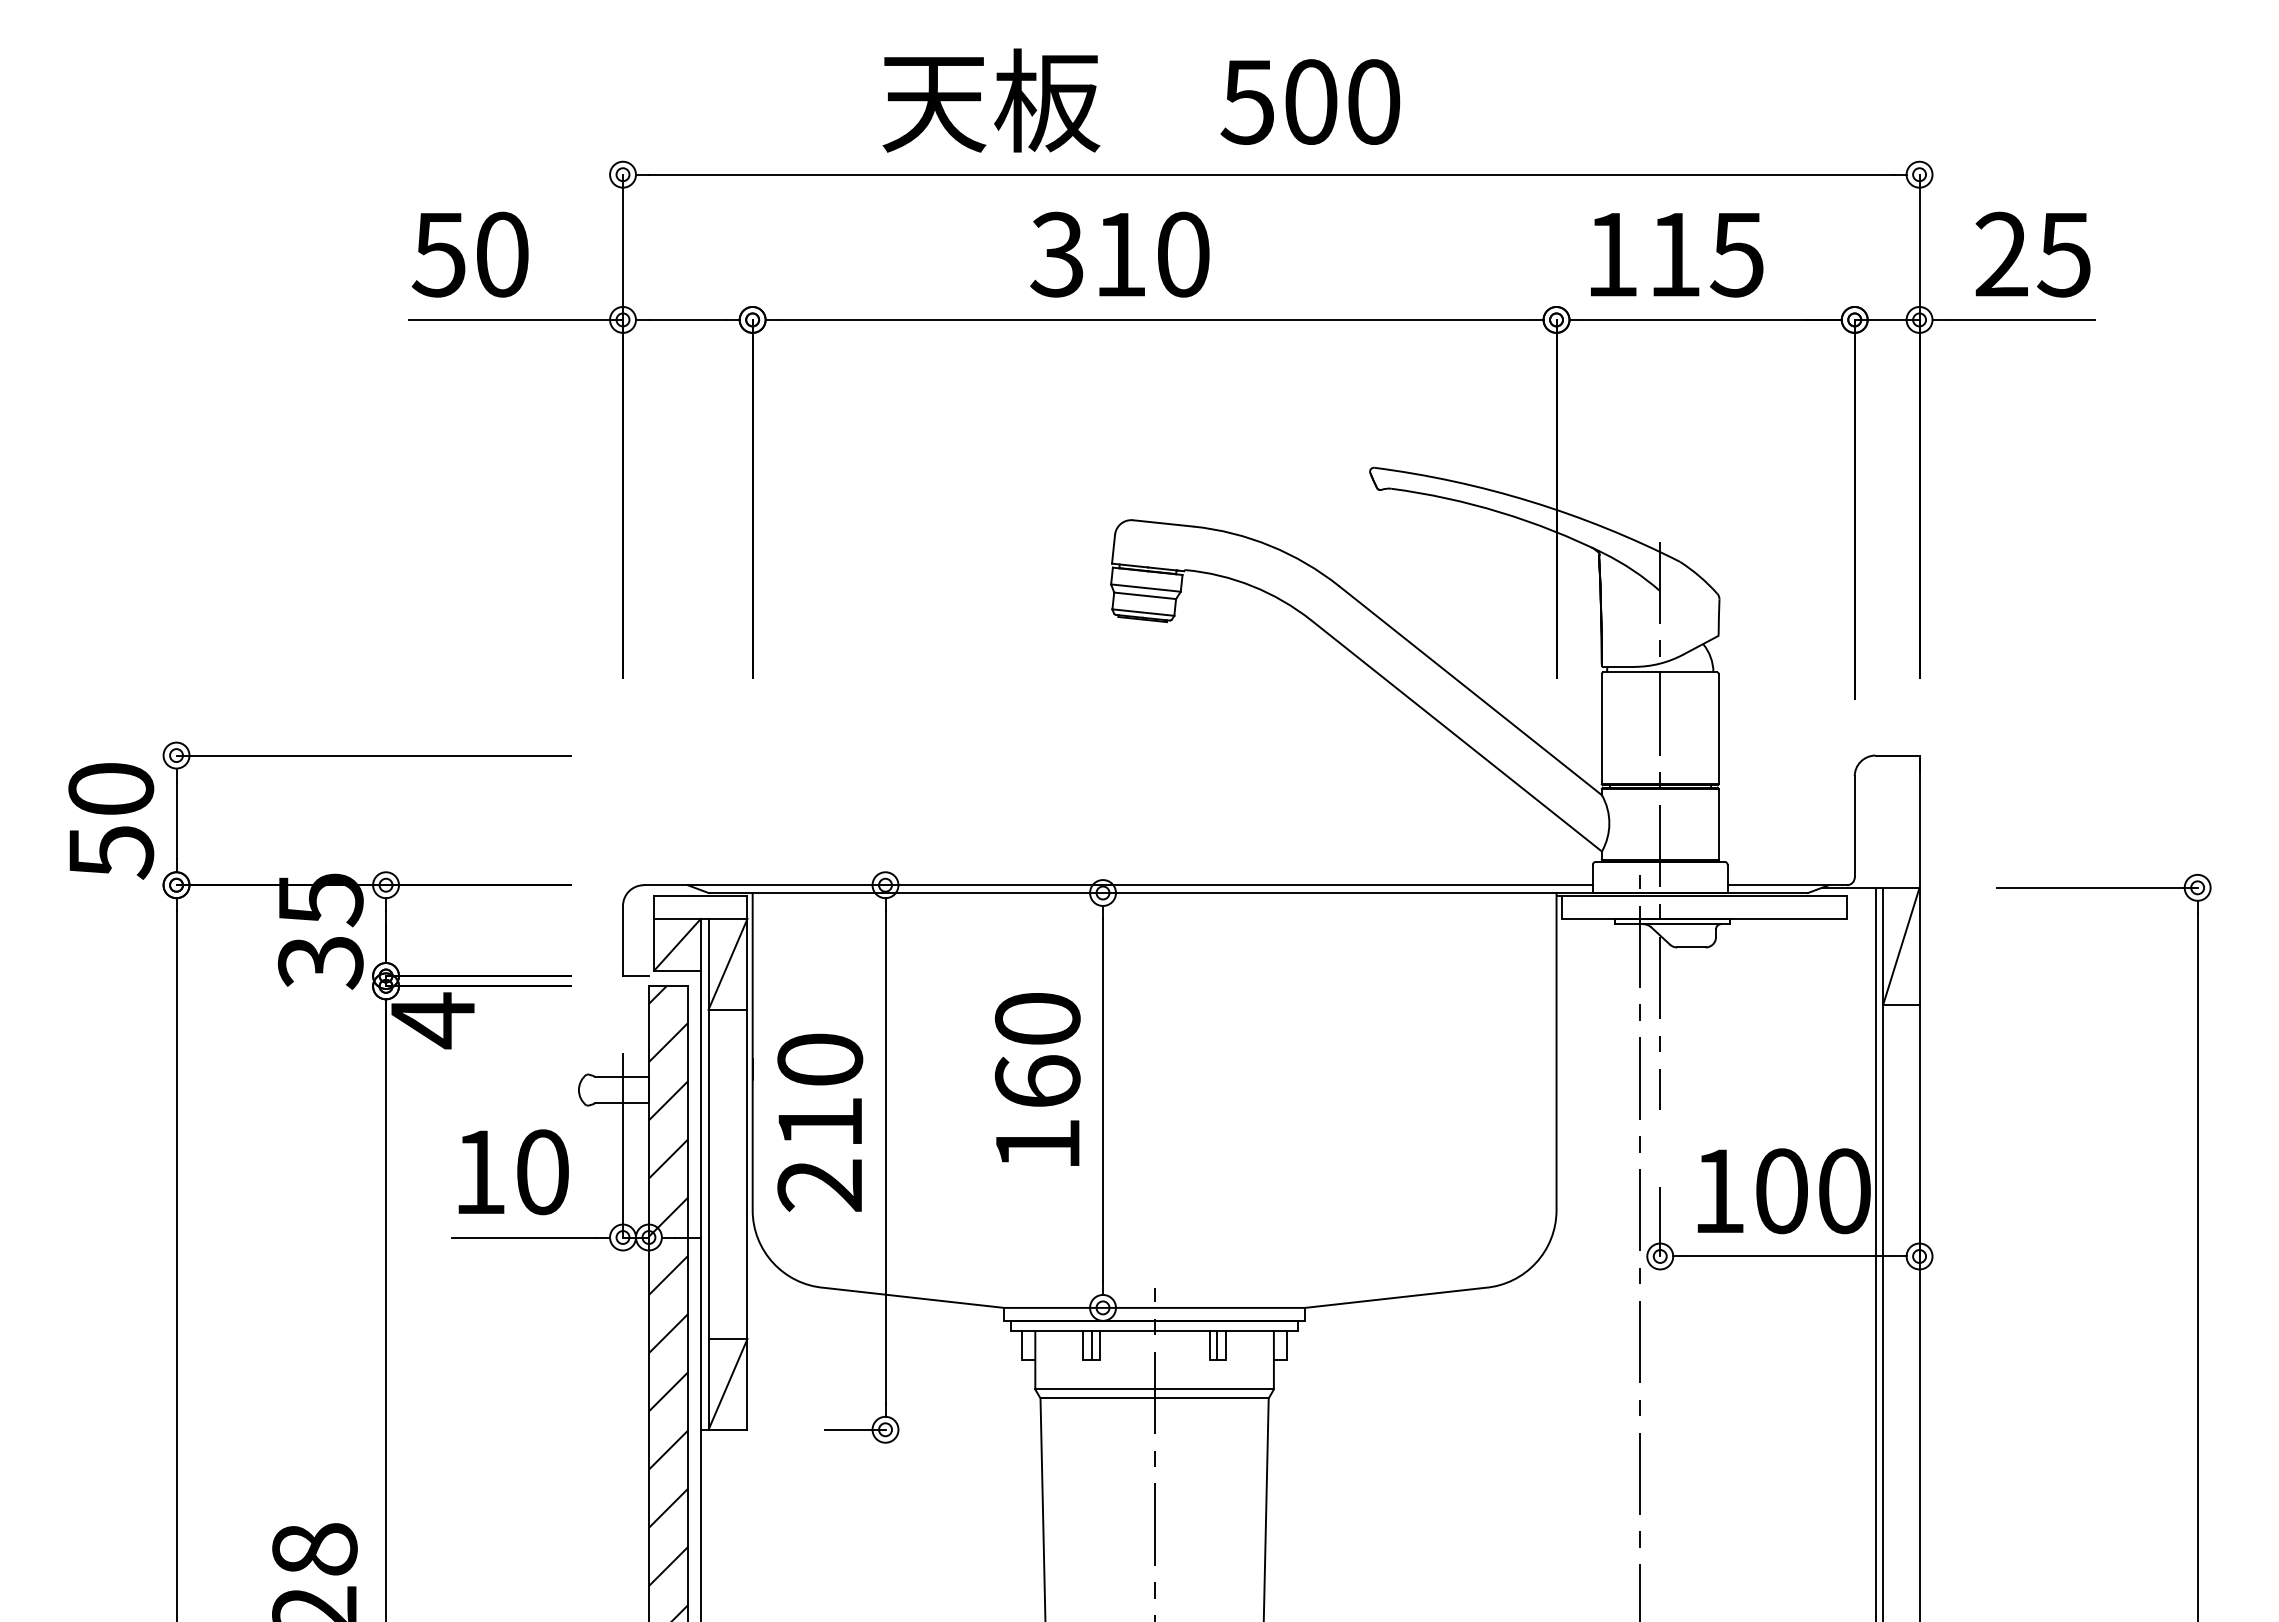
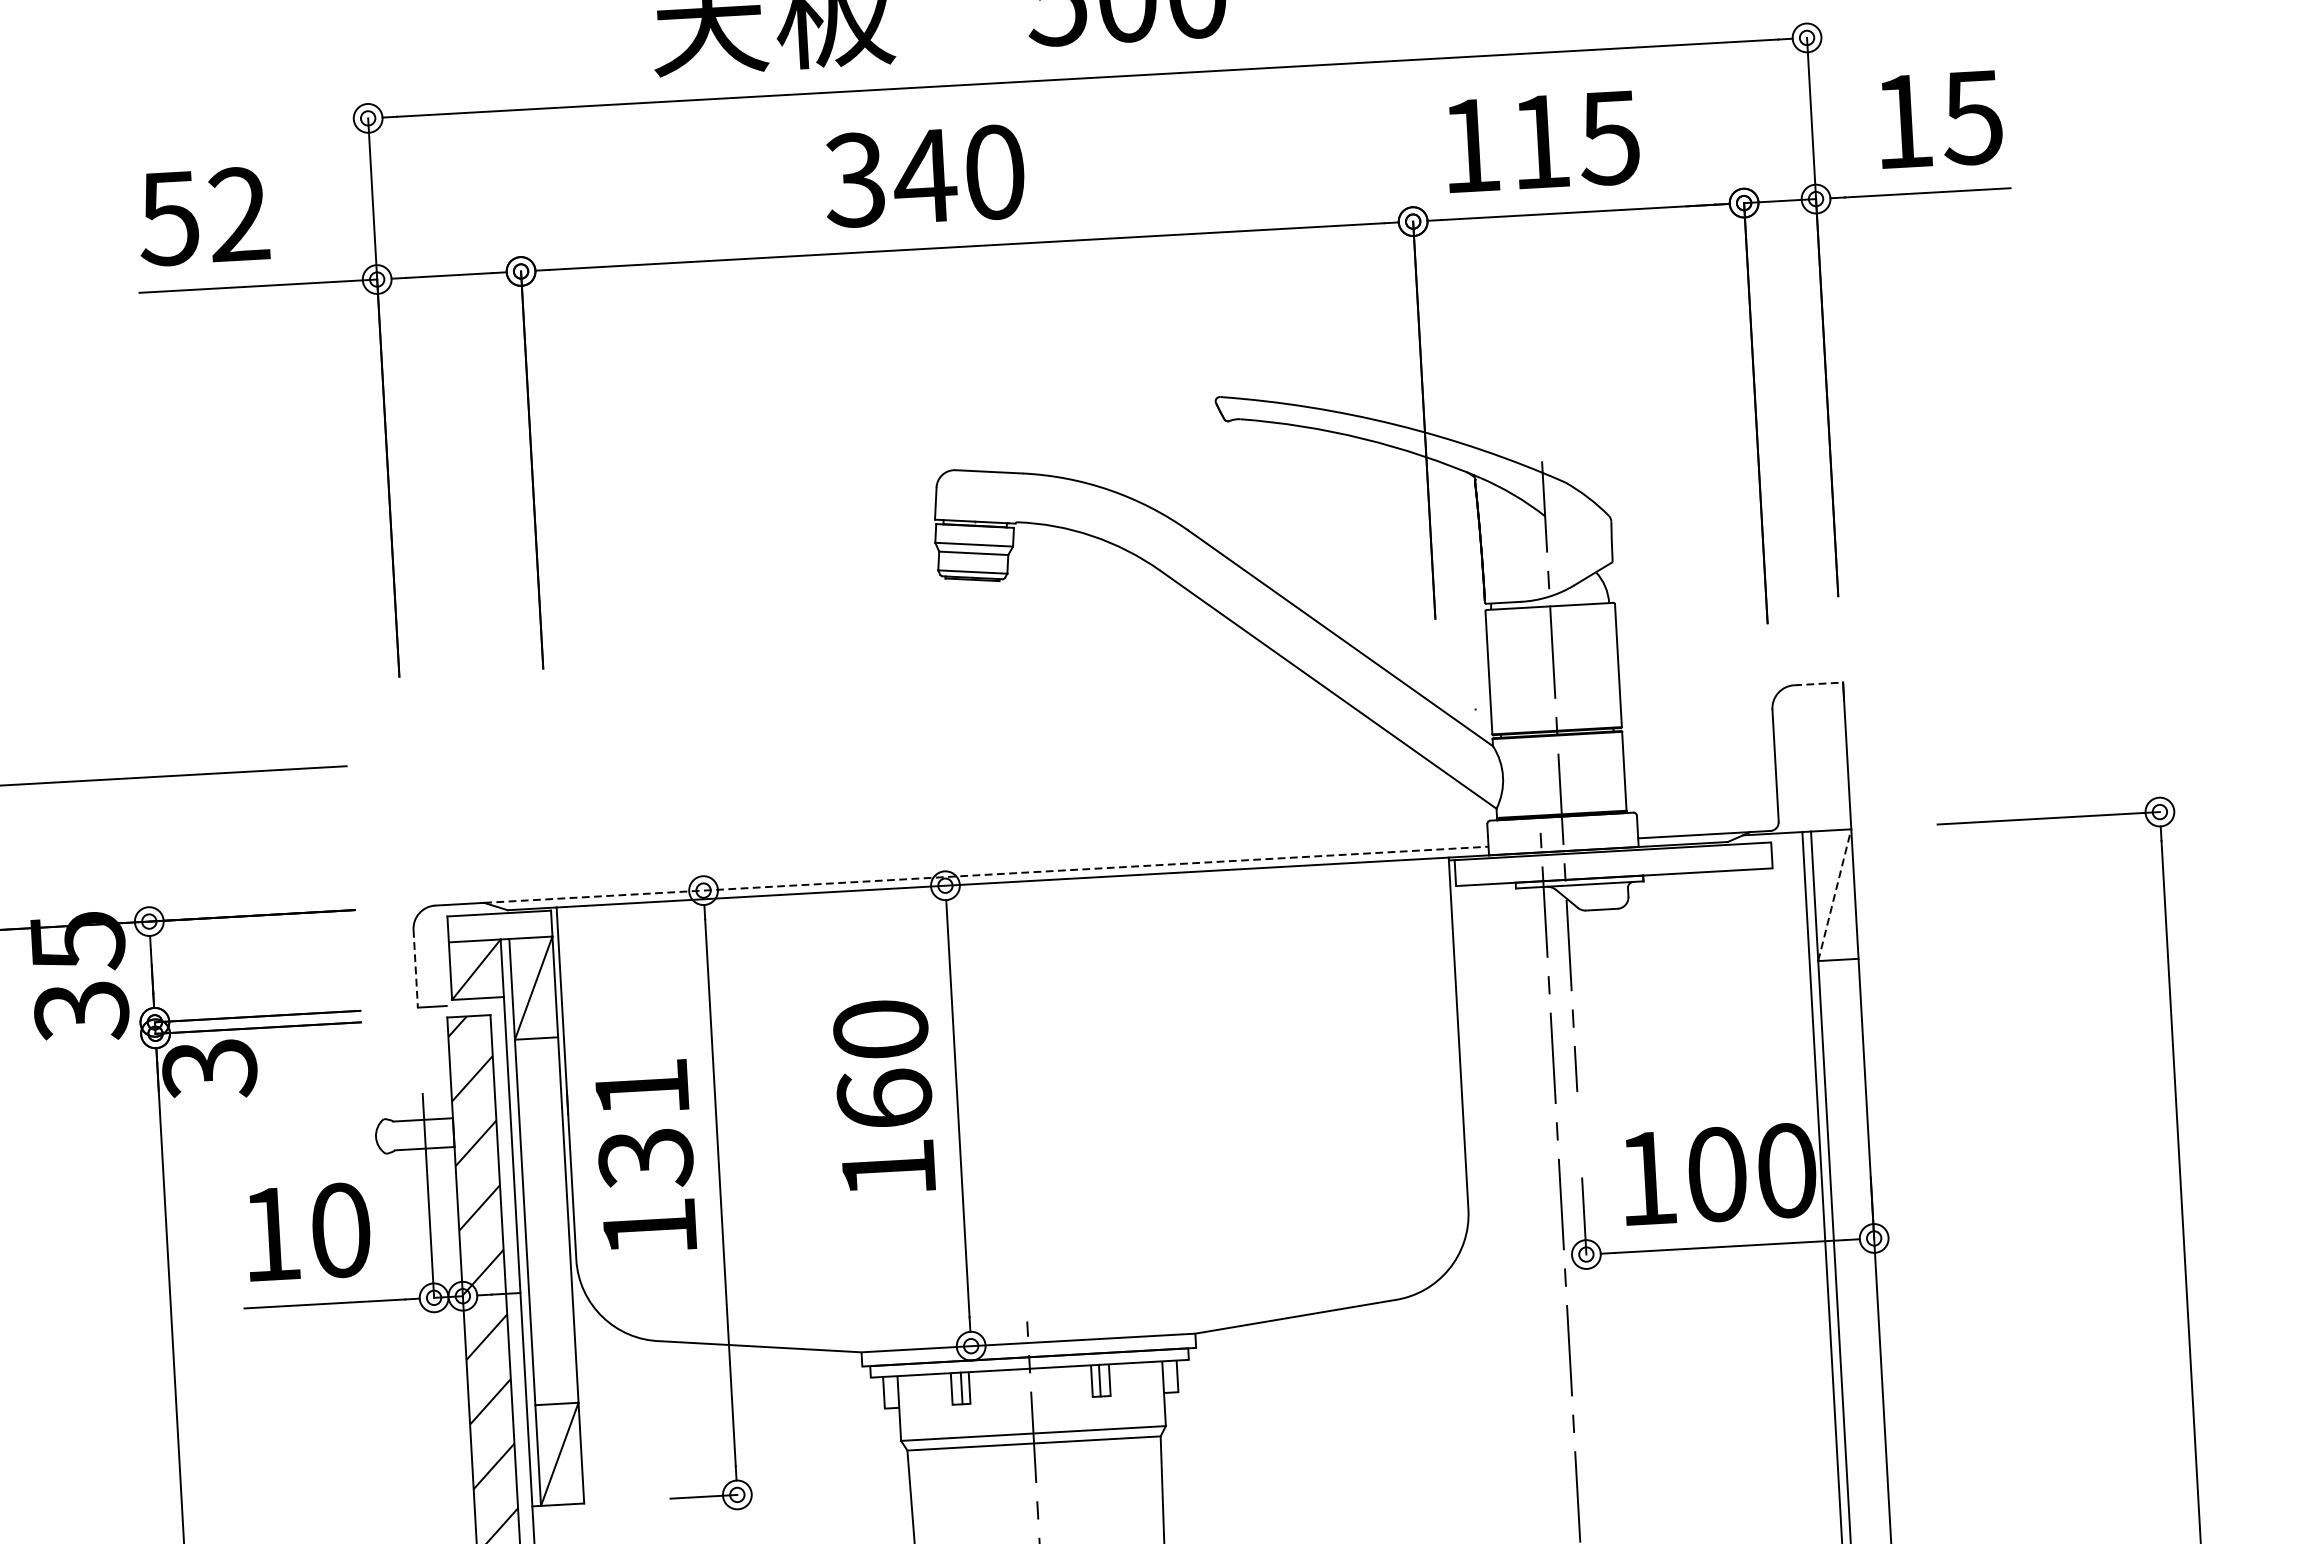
text: (2001, 253) -> (1902, 120), 25 -> 15
text: (502, 254) -> (239, 214), 50 -> 52
text: (1119, 254) -> (924, 176), 310 -> 340
line: (1898, 755) -> (1819, 683), solid -> dashed
line: (1140, 885) -> (986, 875), solid -> dashed
line: (623, 941) -> (416, 969), solid -> dashed
line: (1901, 945) -> (1834, 894), solid -> dashed
text: (432, 1020) -> (209, 1068), 4 -> 3
text: (820, 1122) -> (646, 1157), 210 -> 131

